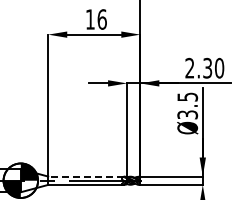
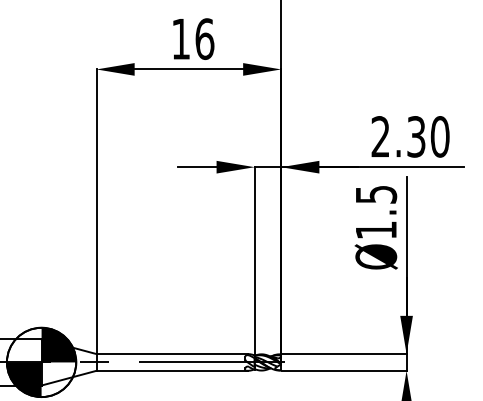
text: (187, 114) -> (375, 229), Ø3.5 -> Ø1.5
line: (85, 176) -> (171, 353), dashed -> solid

